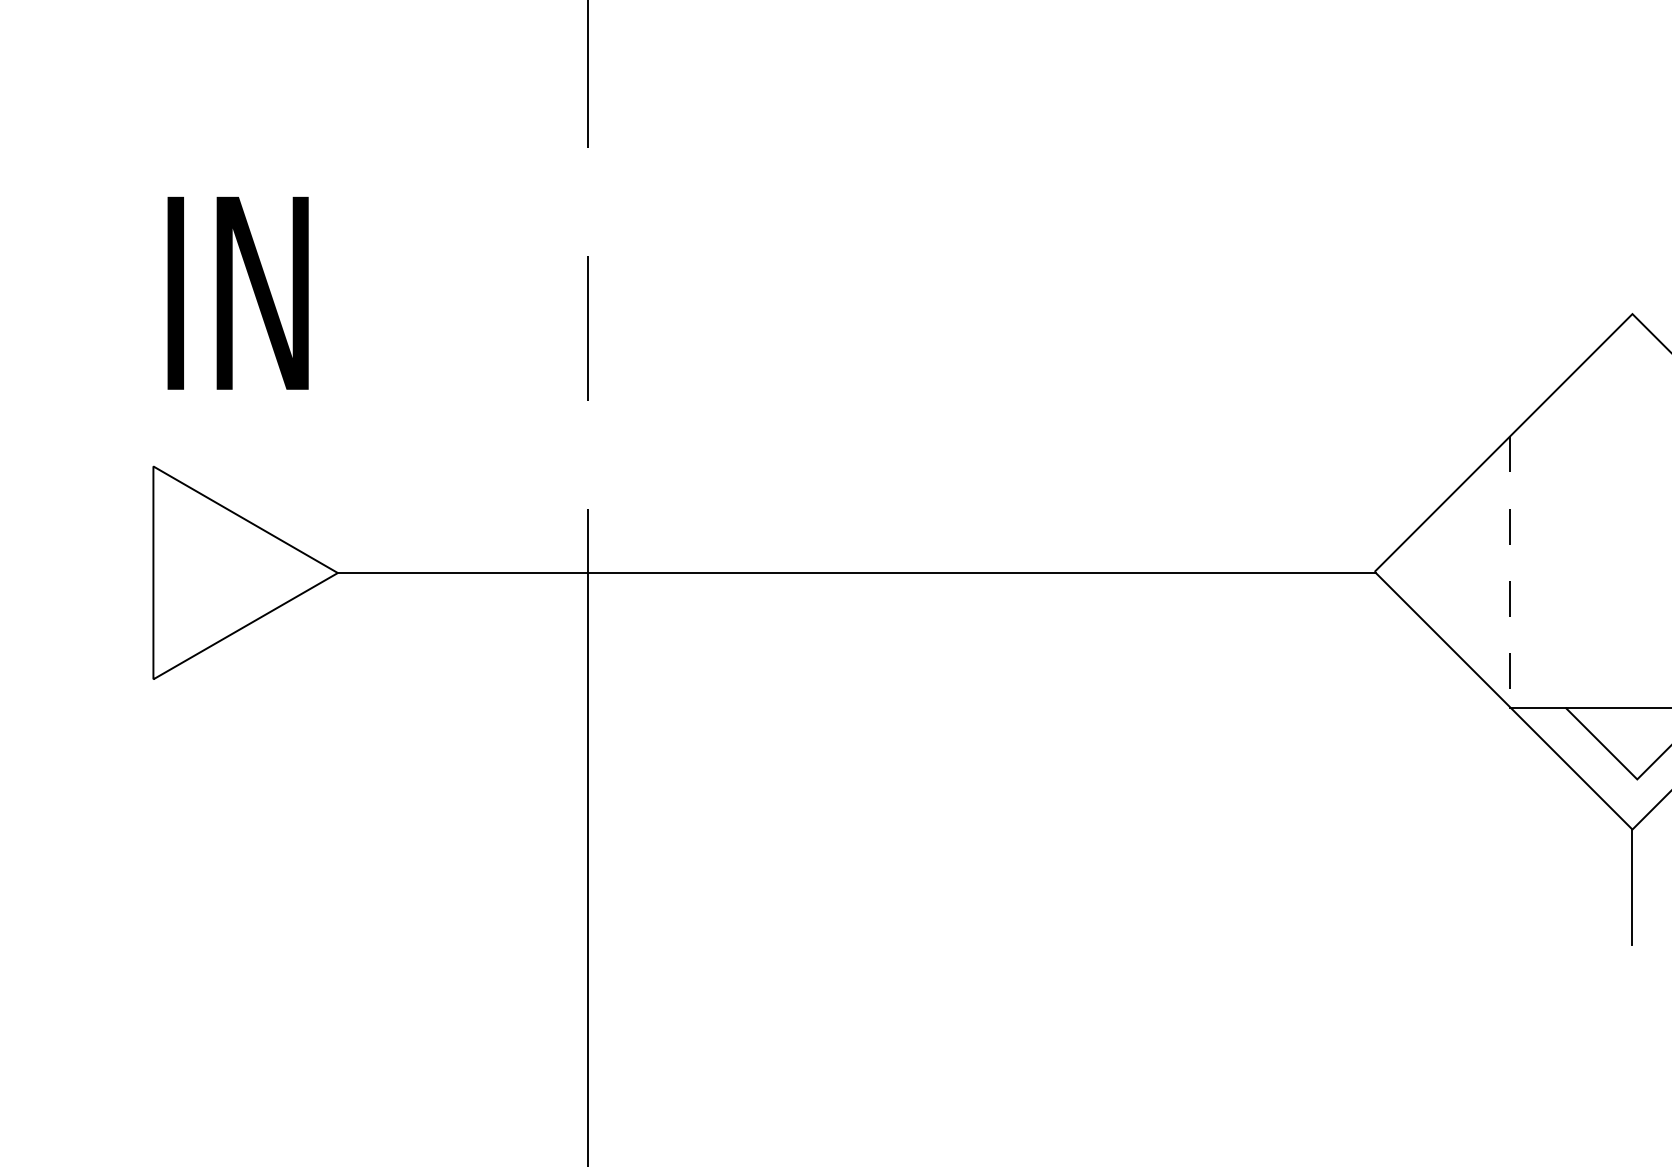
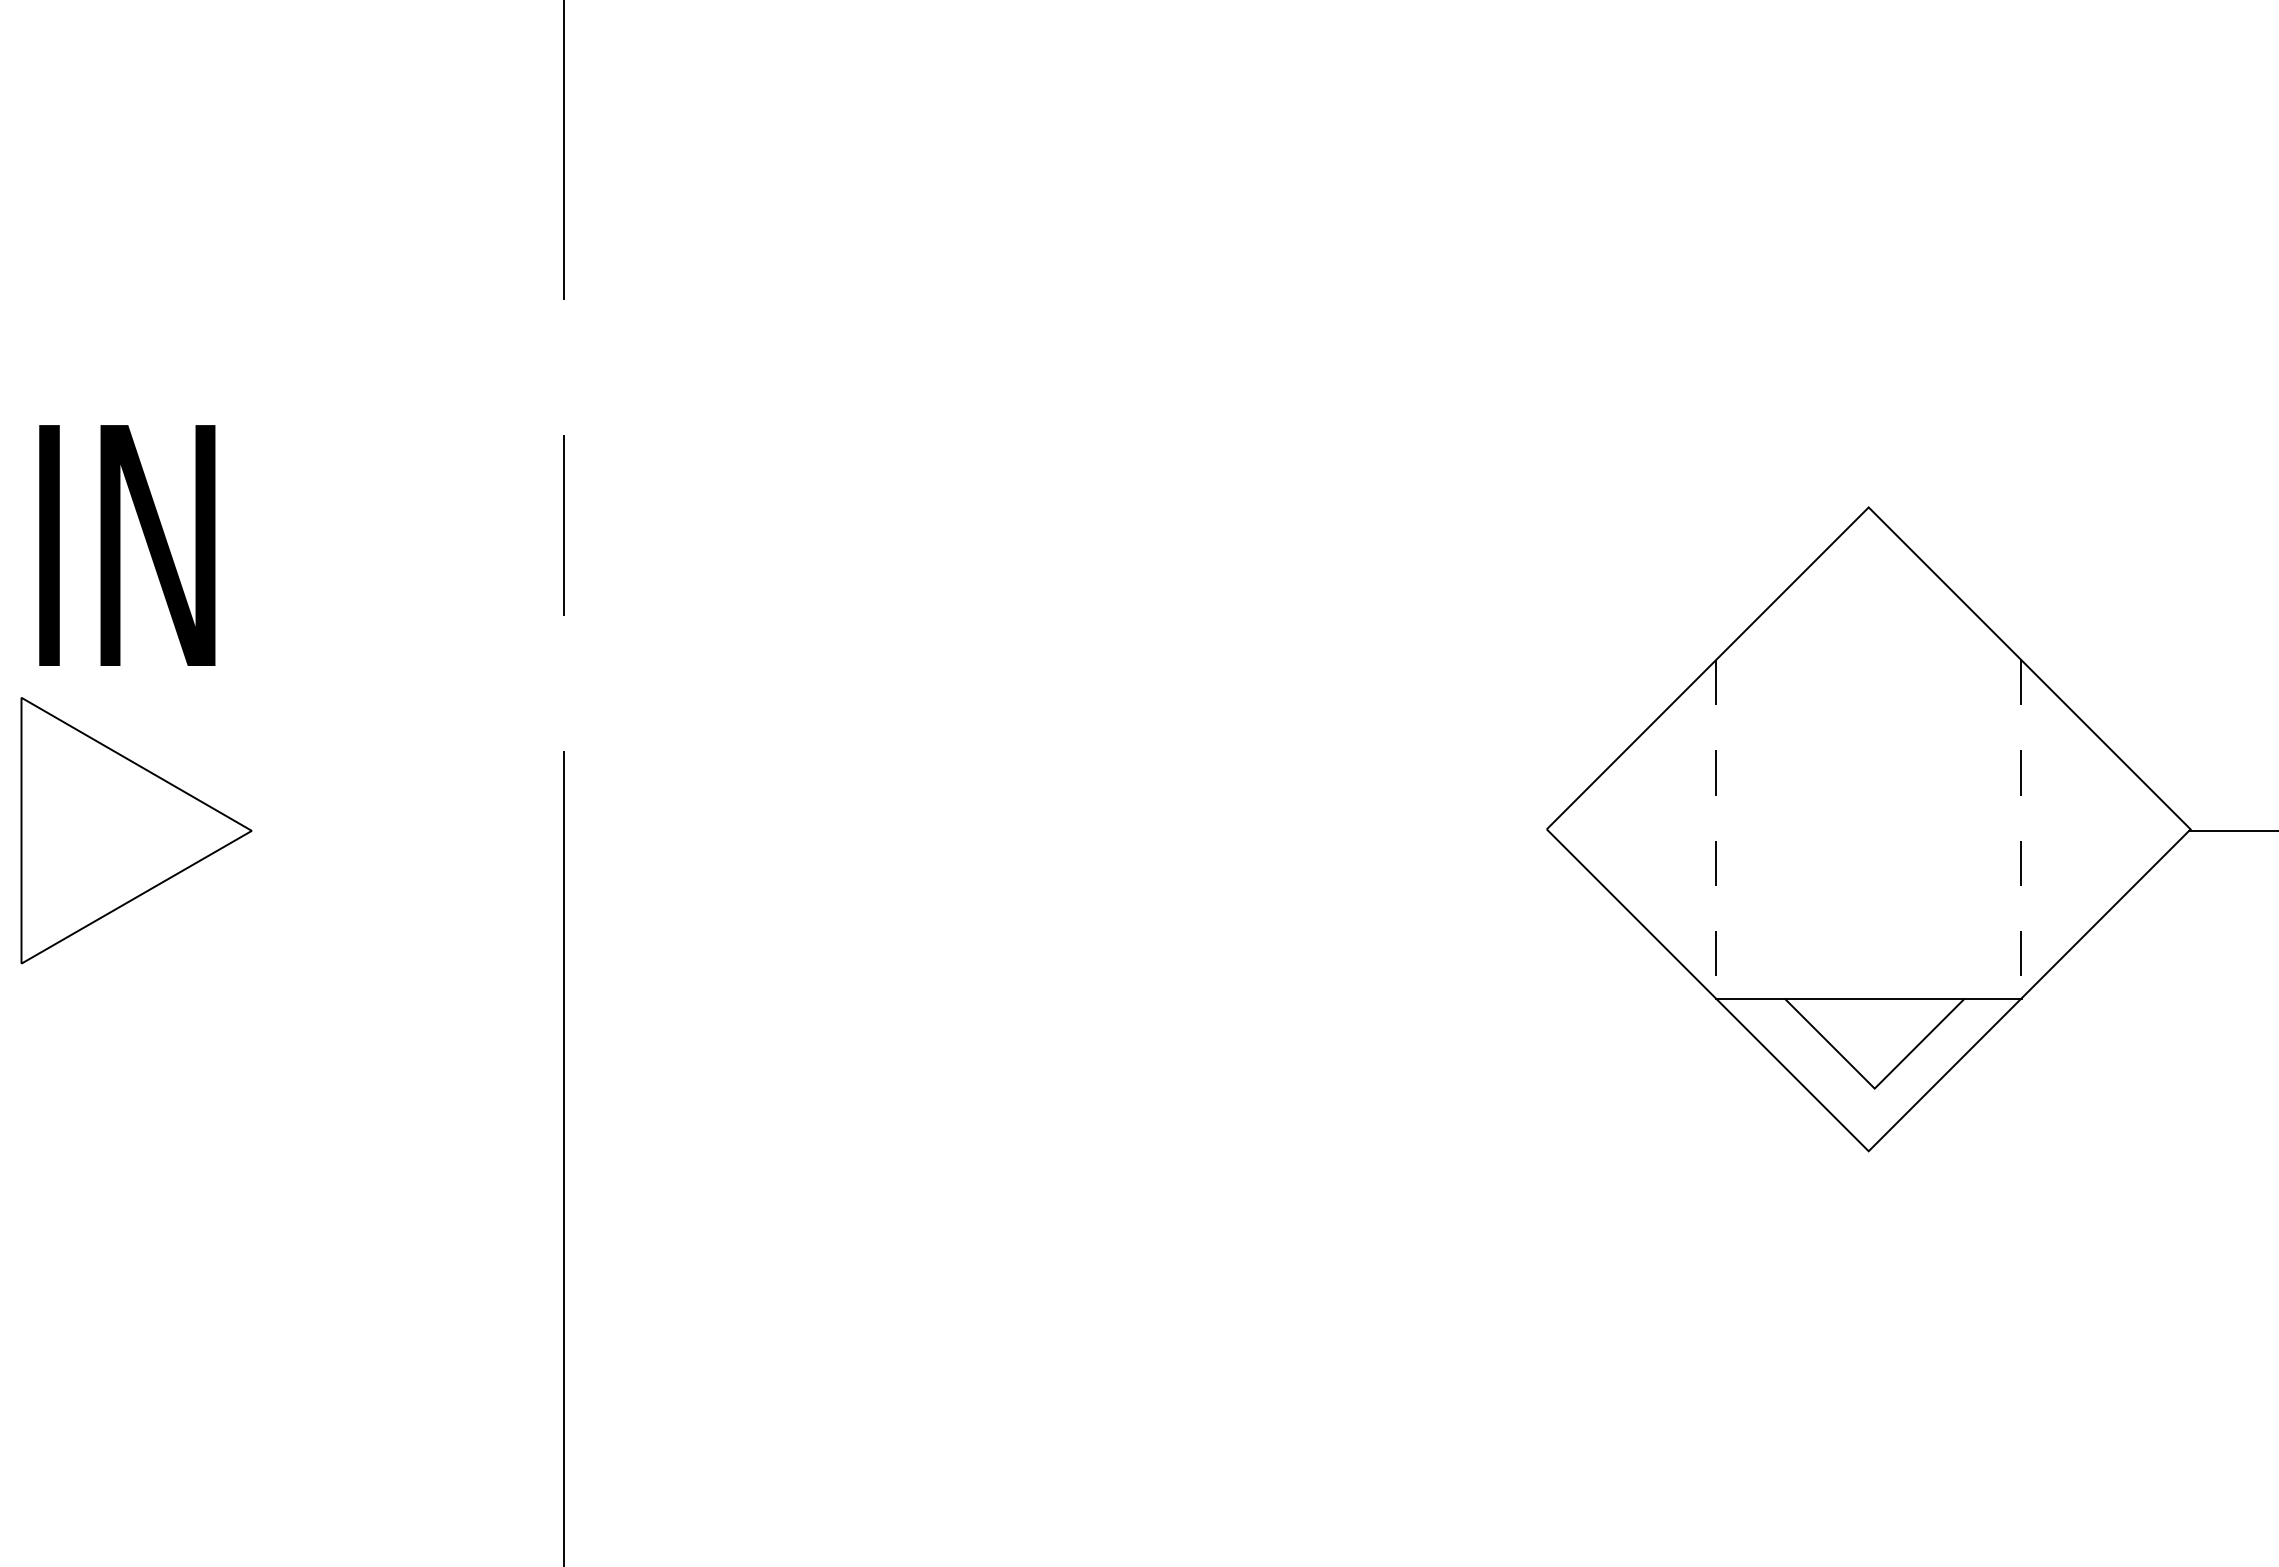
text: (238, 293) -> (127, 545), moved
line: (856, 572) -> (899, 830), removed
line: (1632, 886) -> (1868, 1222), removed

